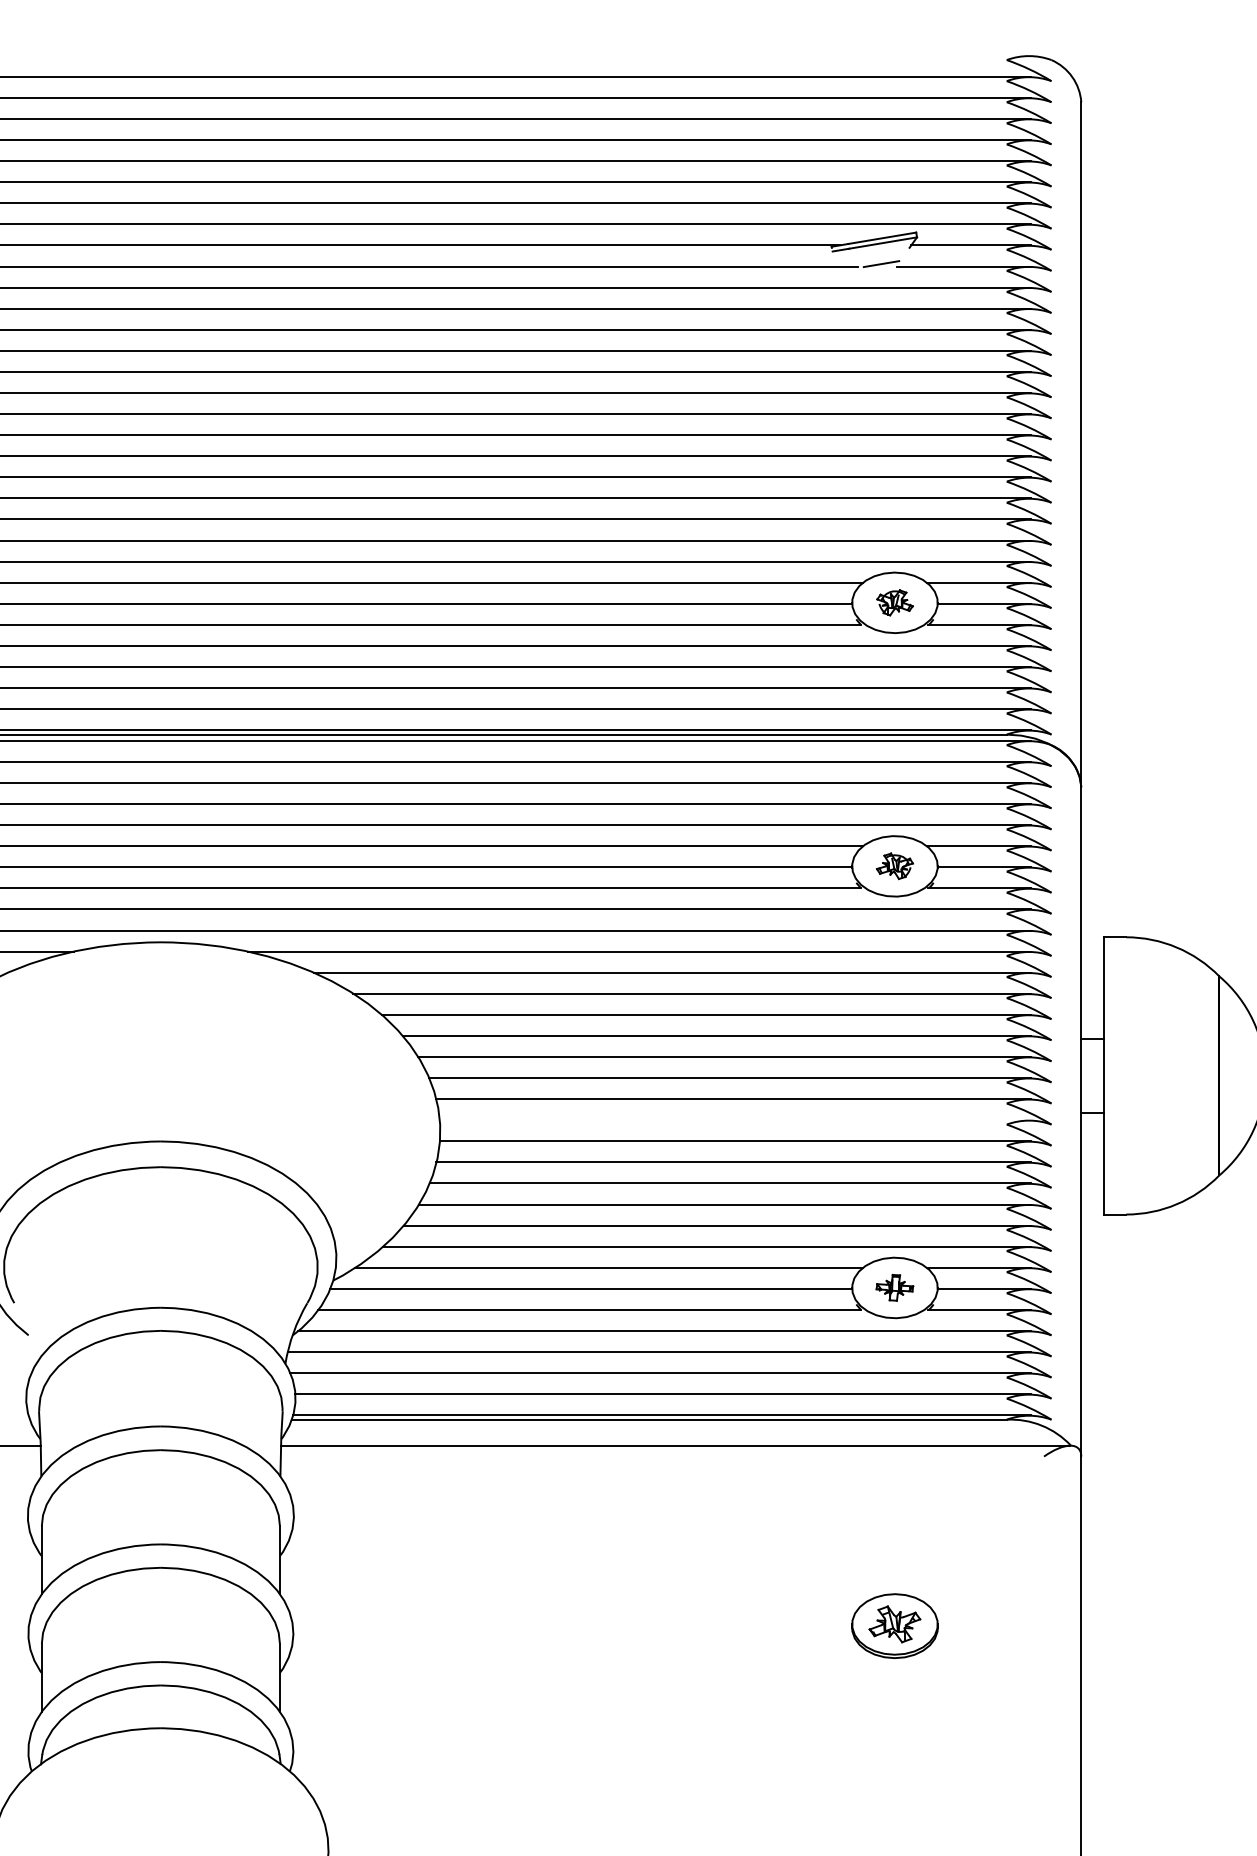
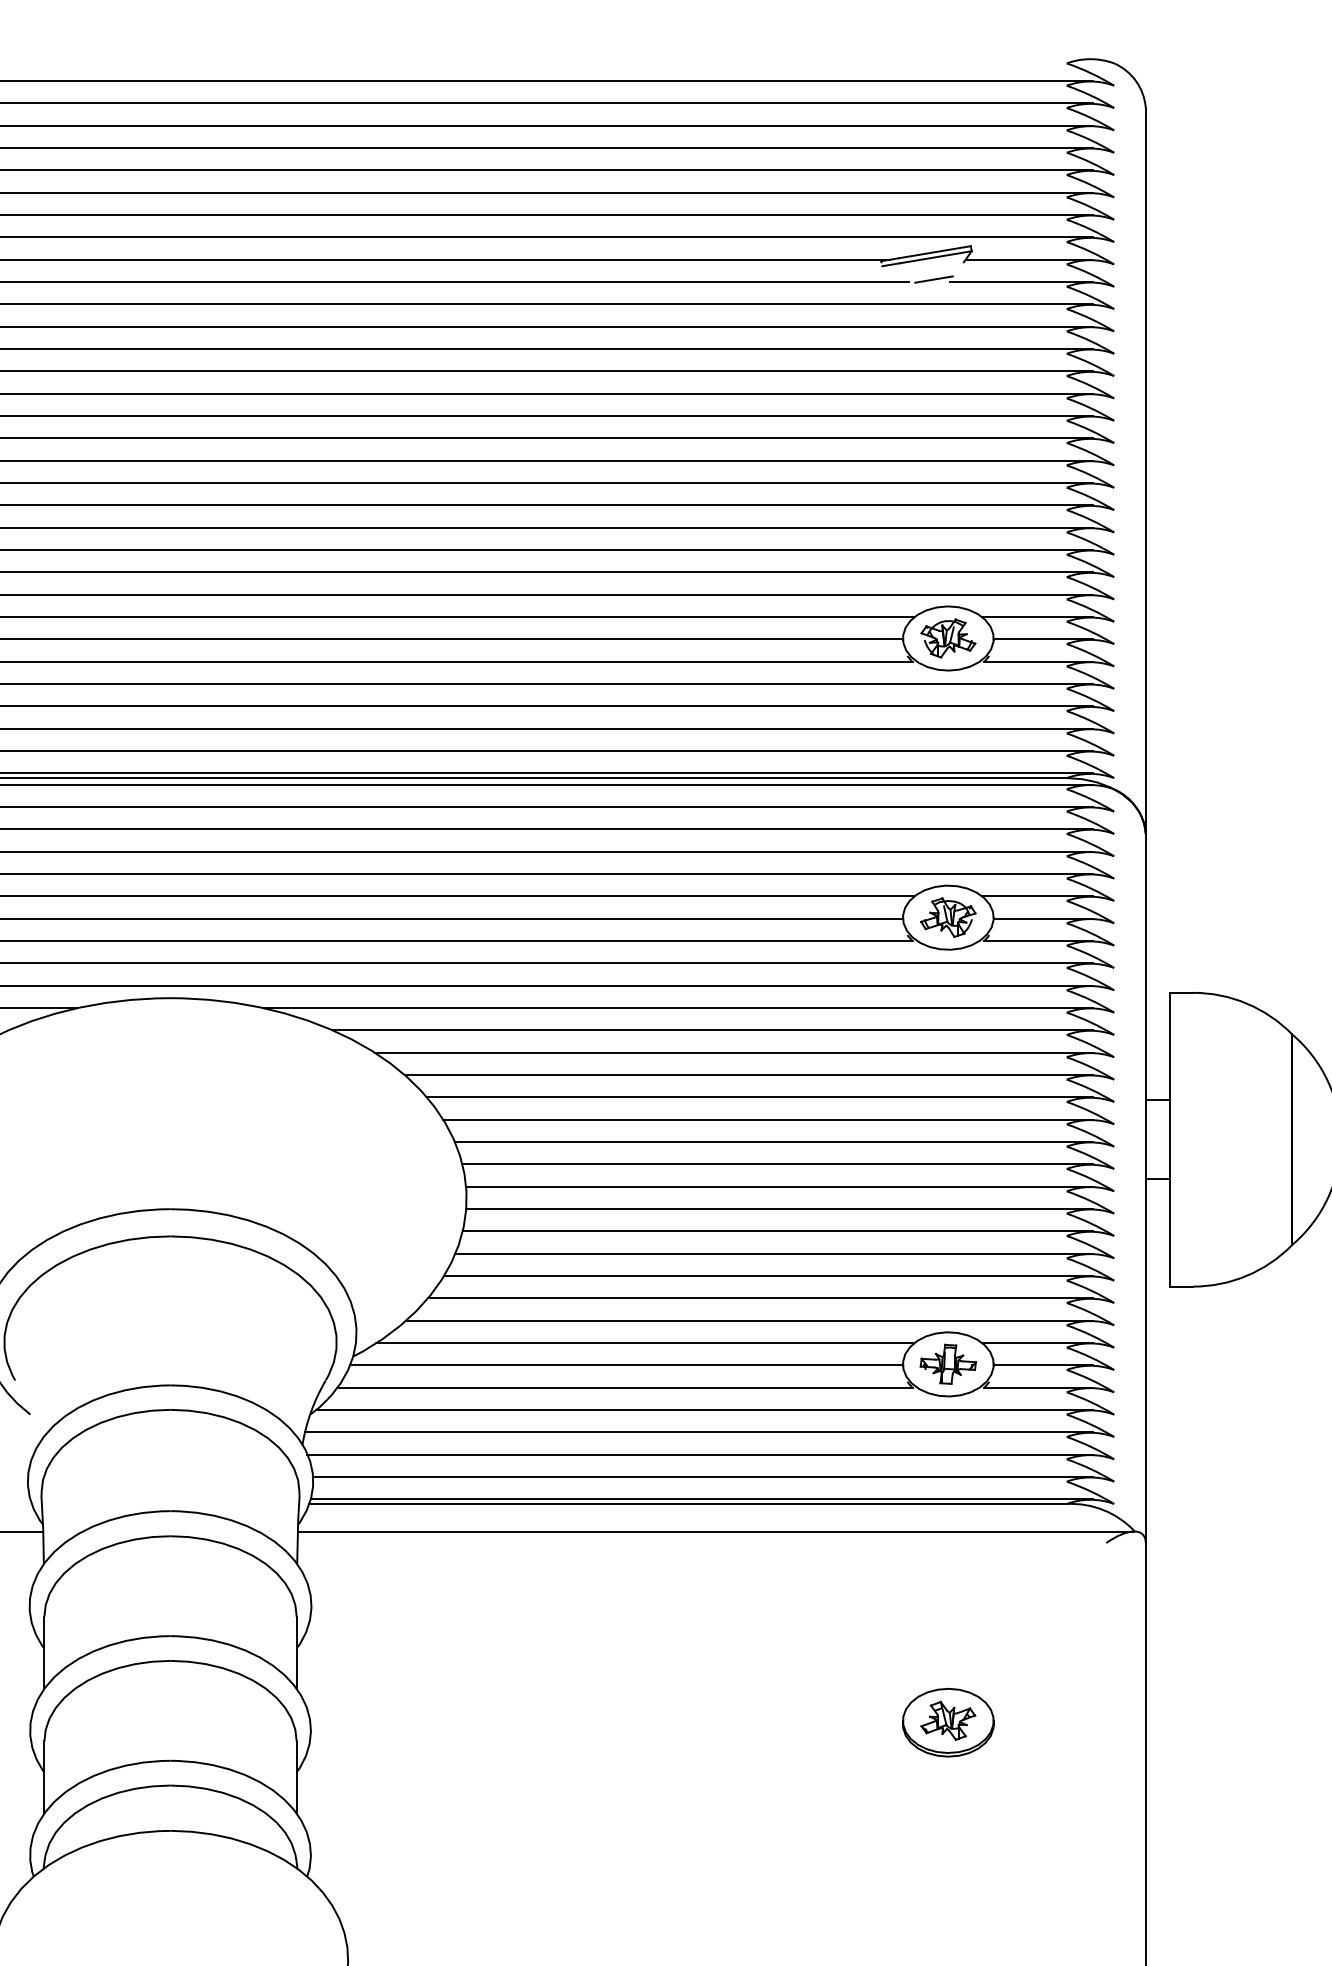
part: (895, 602) -> (948, 638), size x1.43
part: (895, 866) -> (948, 917), size x1.43
line: (734, 1120) -> (778, 1186), added
part: (894, 1287) -> (947, 1363), size x1.43

